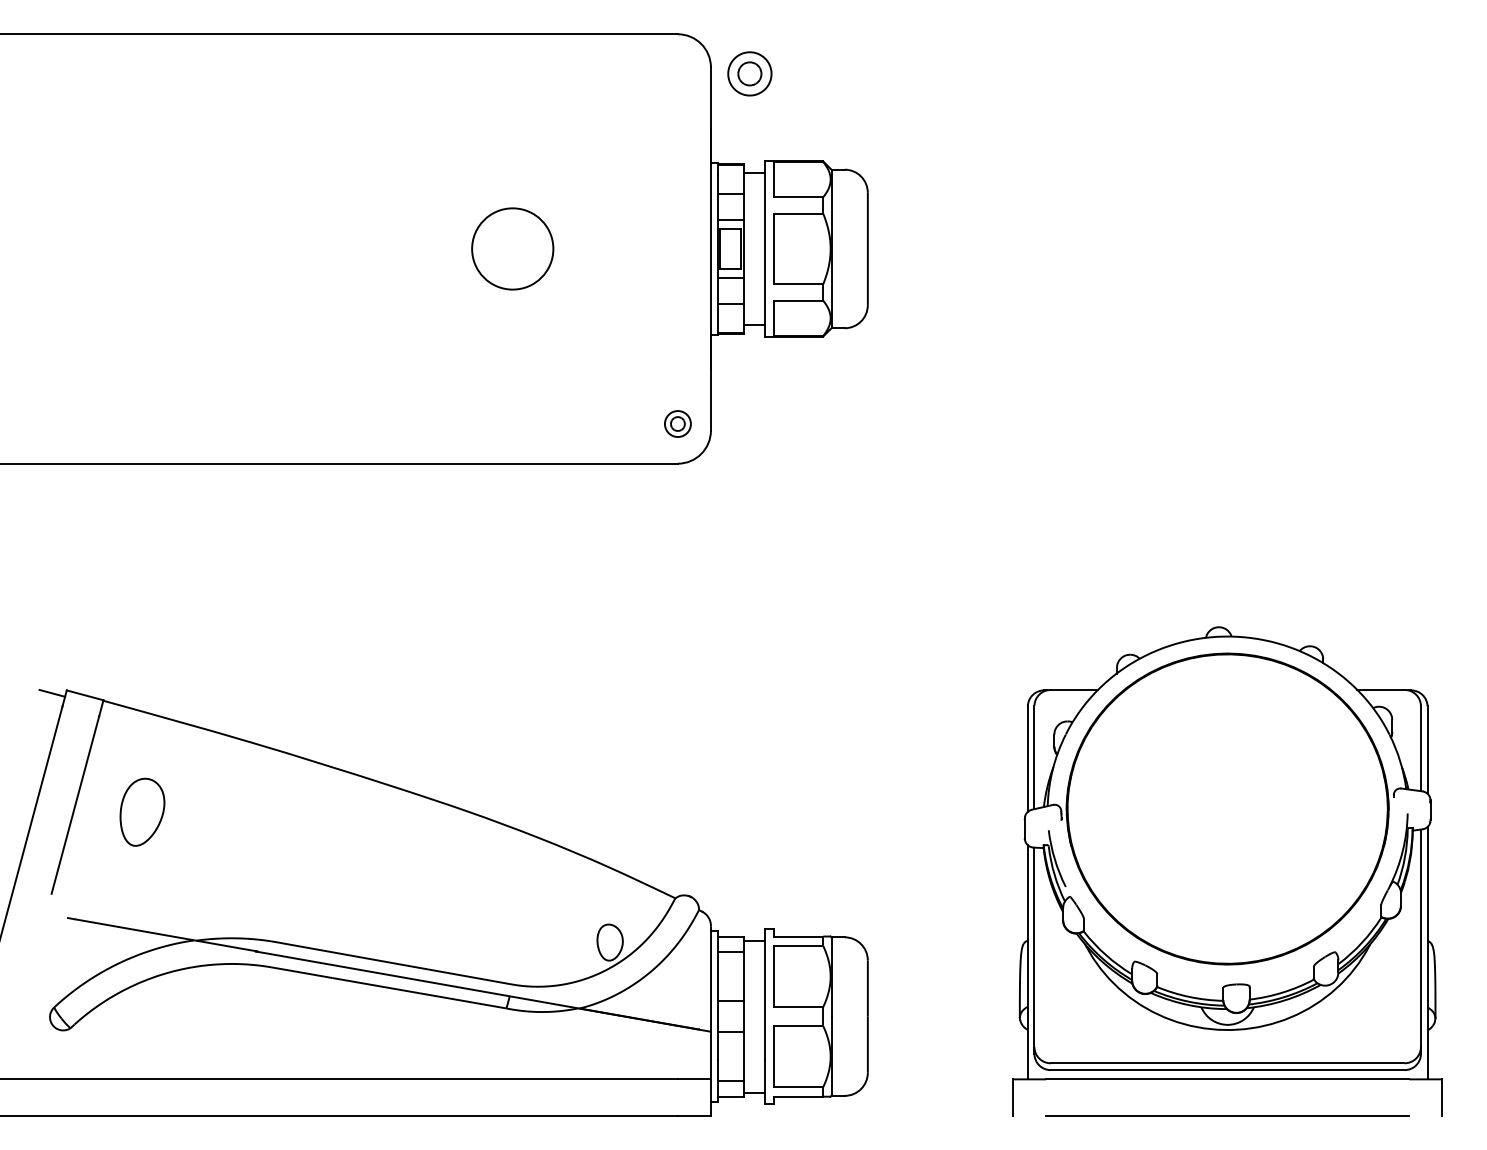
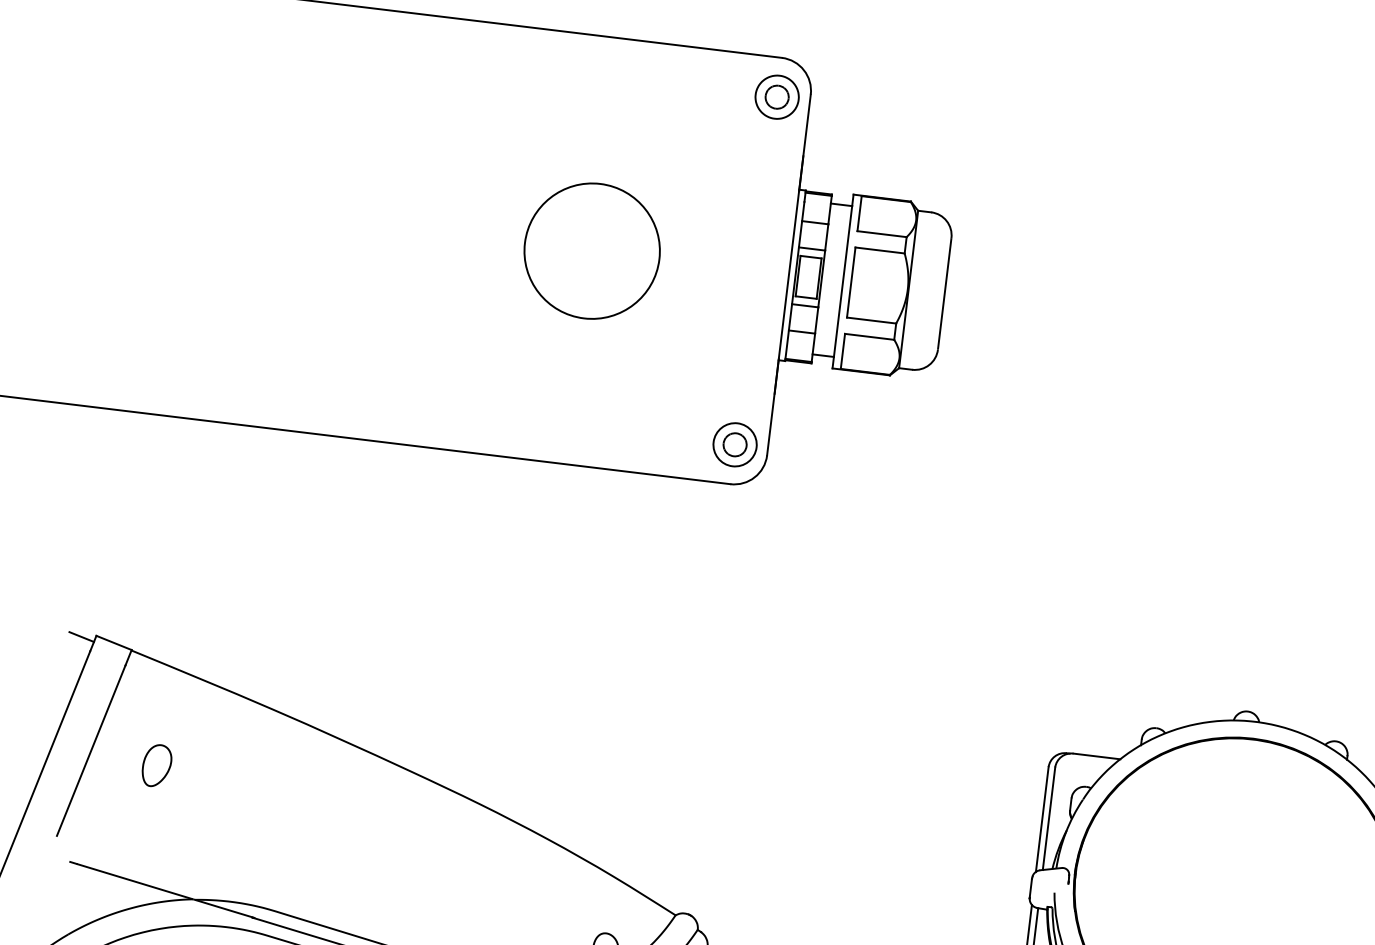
part: (749, 73) -> (776, 96), moved
circle: (512, 248) -> (592, 250), size x1.67
part: (677, 423) -> (734, 444), size x1.67
part: (142, 811) -> (157, 765), size x0.62

